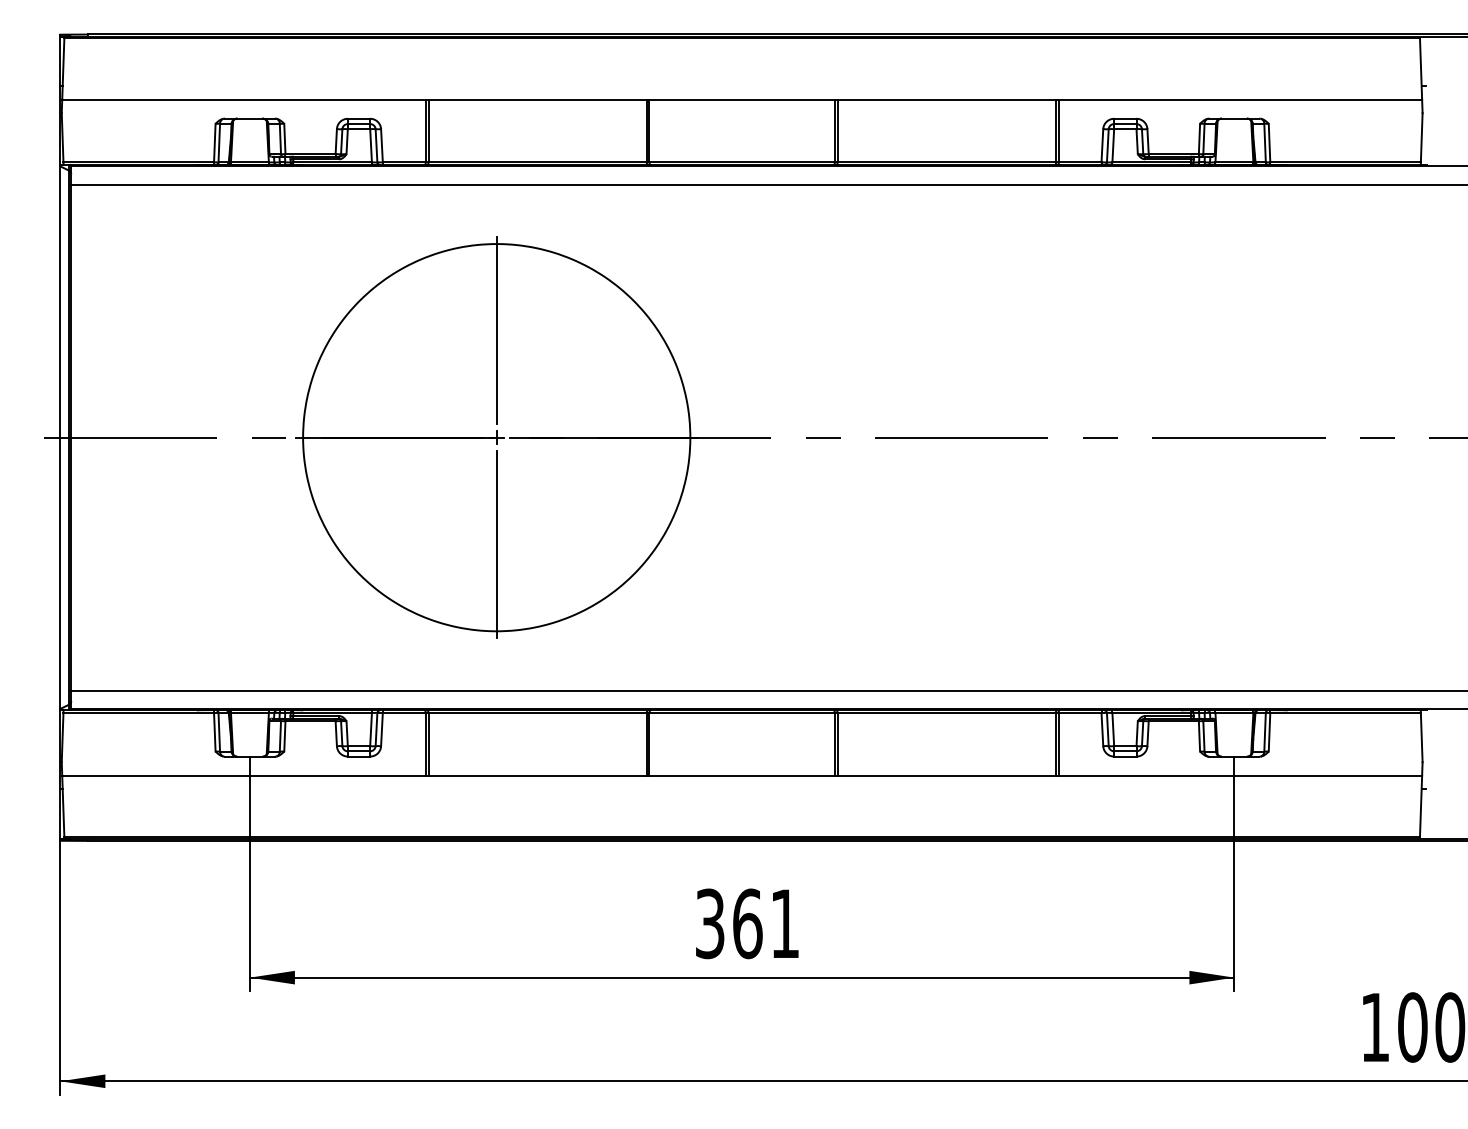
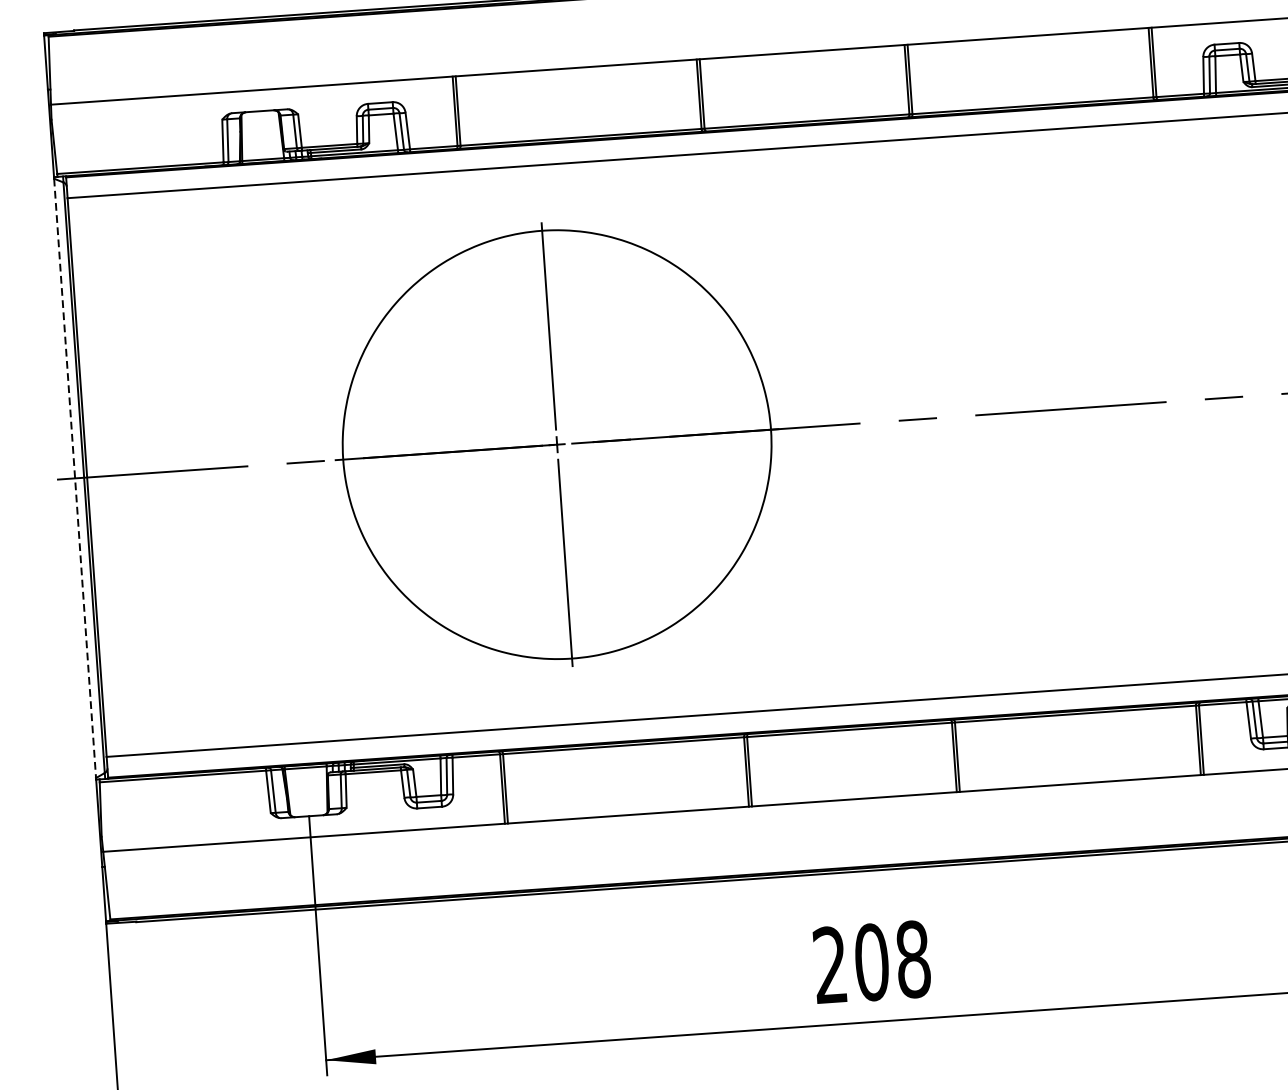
line: (60, 438) -> (75, 479), solid -> dashed
text: (747, 923) -> (871, 961), 361 -> 208

